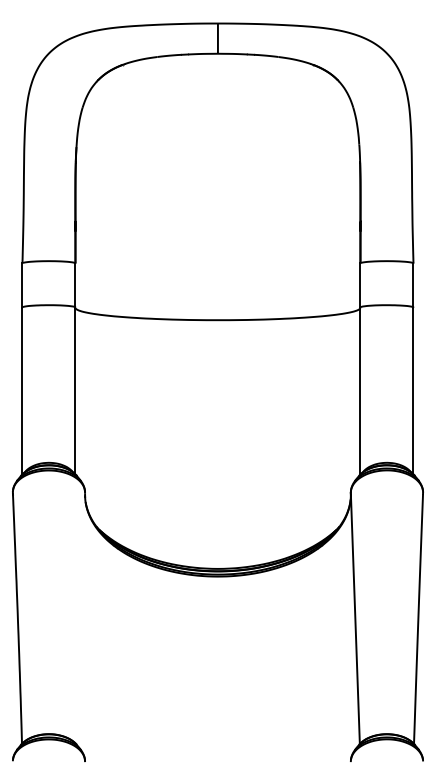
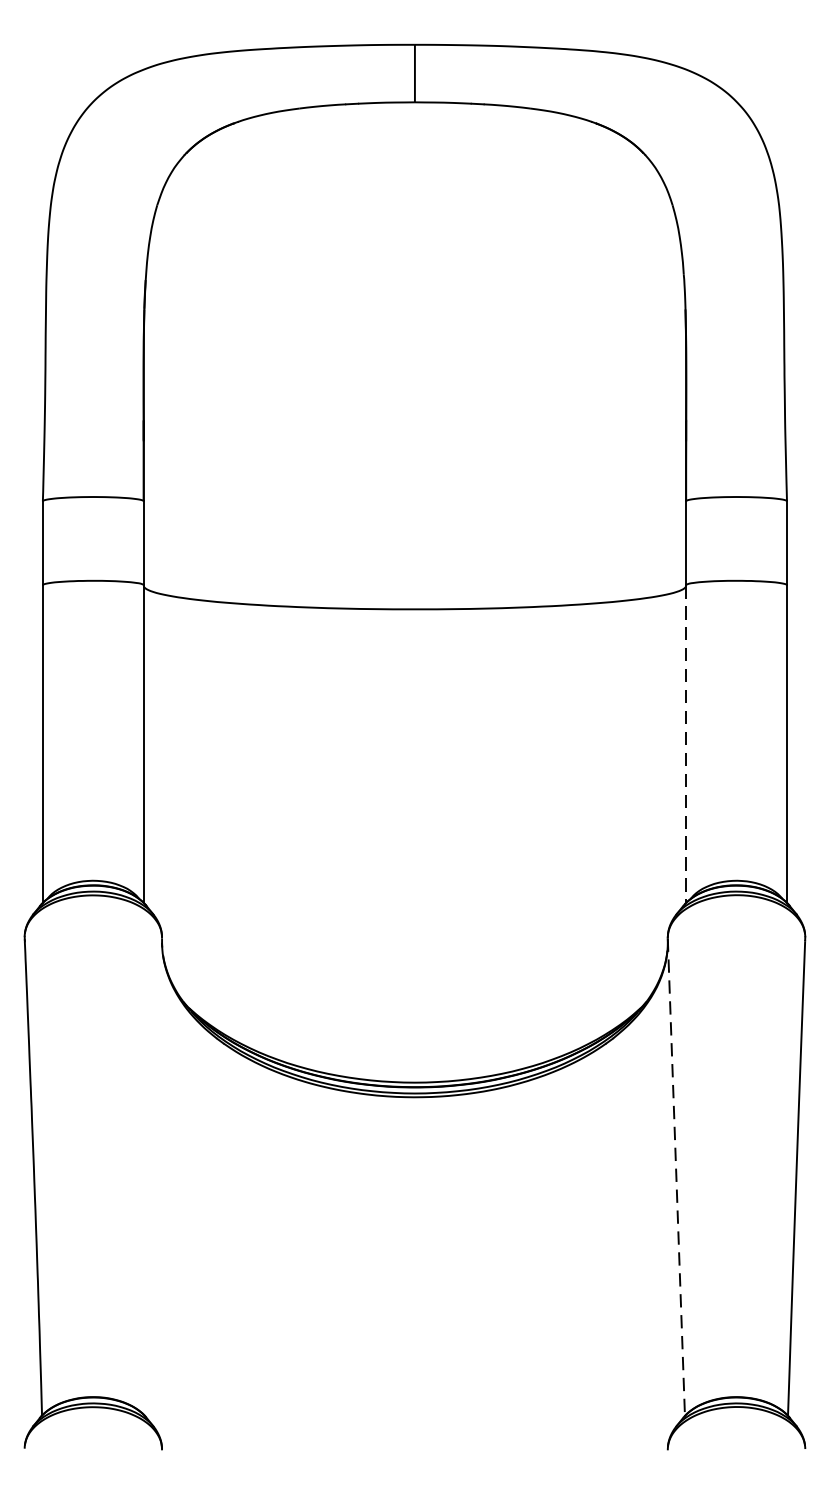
line: (360, 391) -> (686, 745), solid -> dashed
line: (355, 618) -> (676, 1177), solid -> dashed

